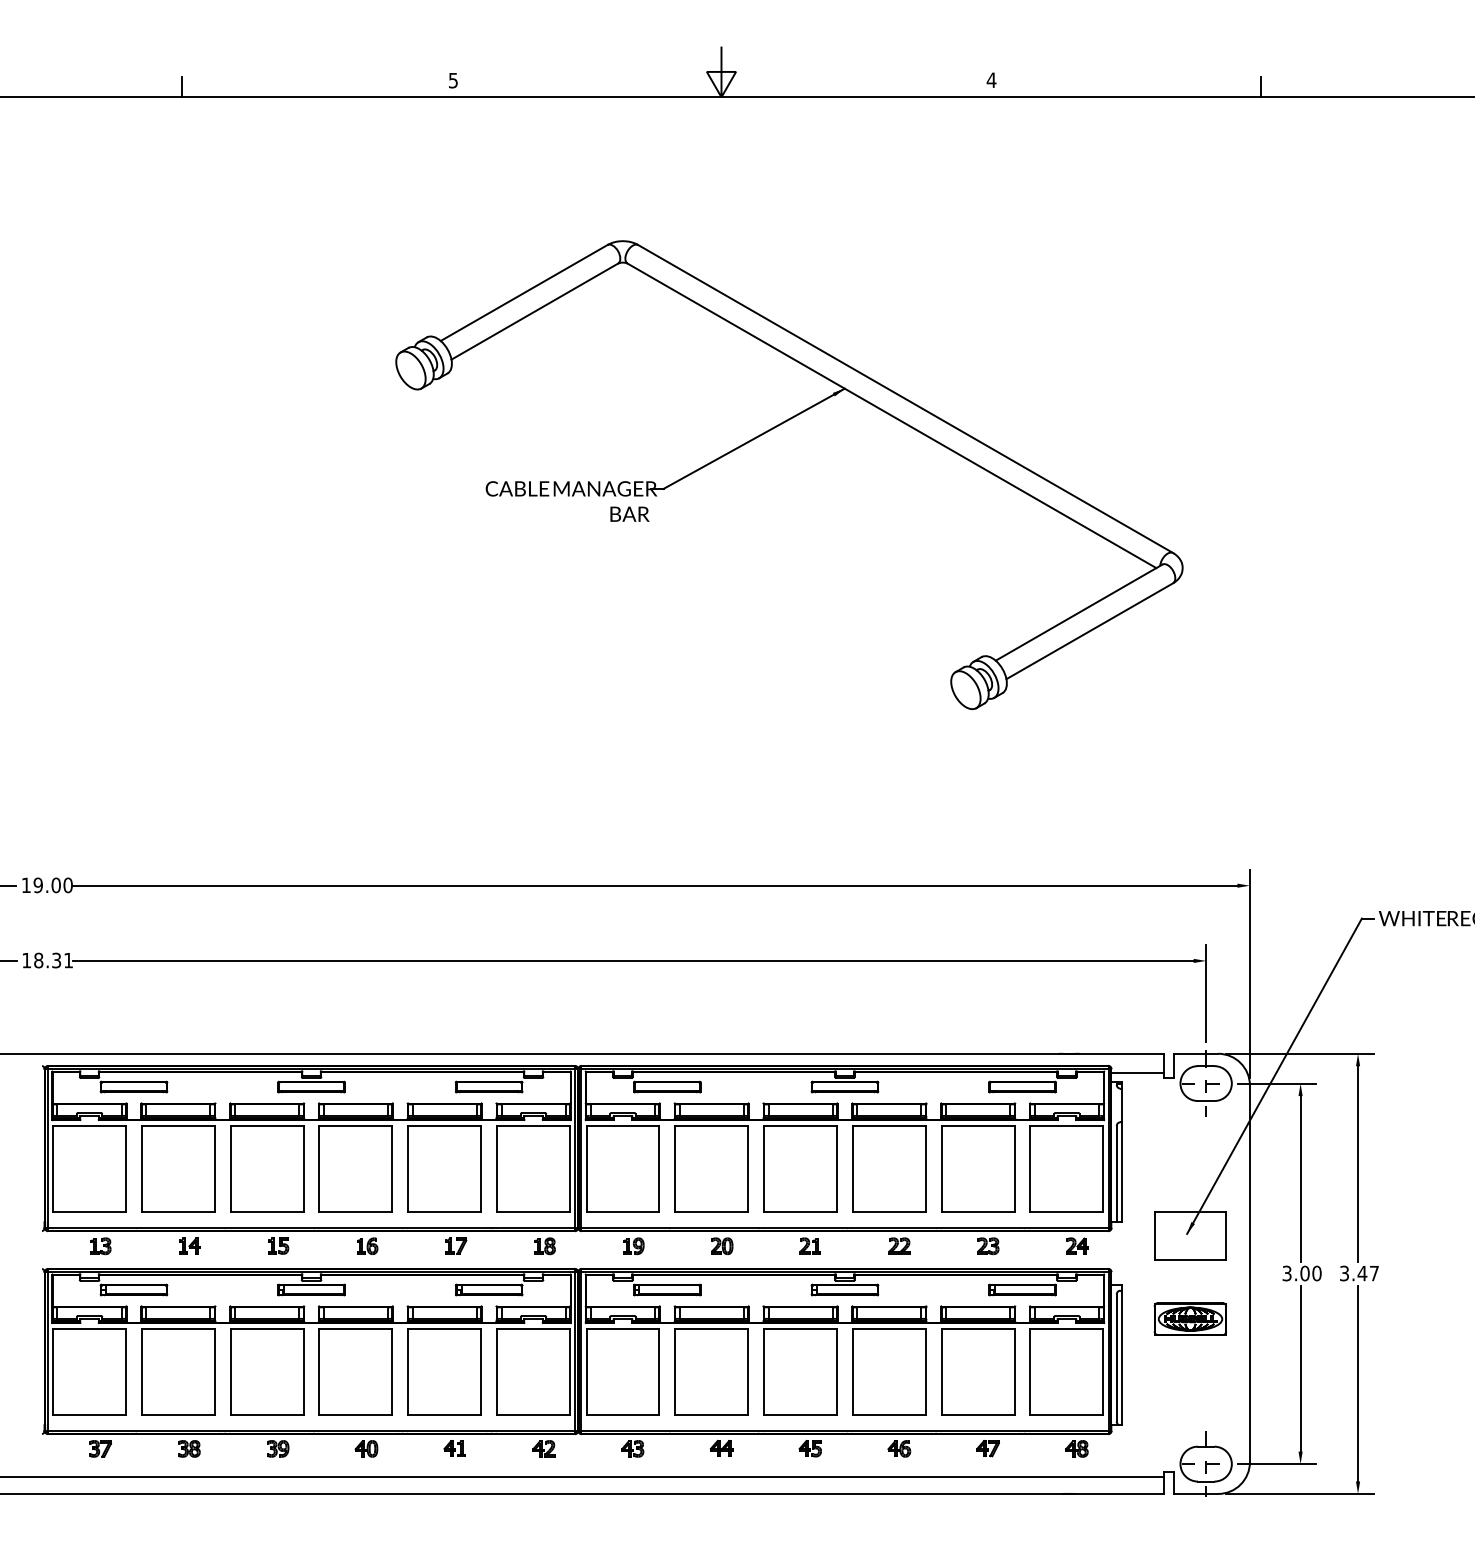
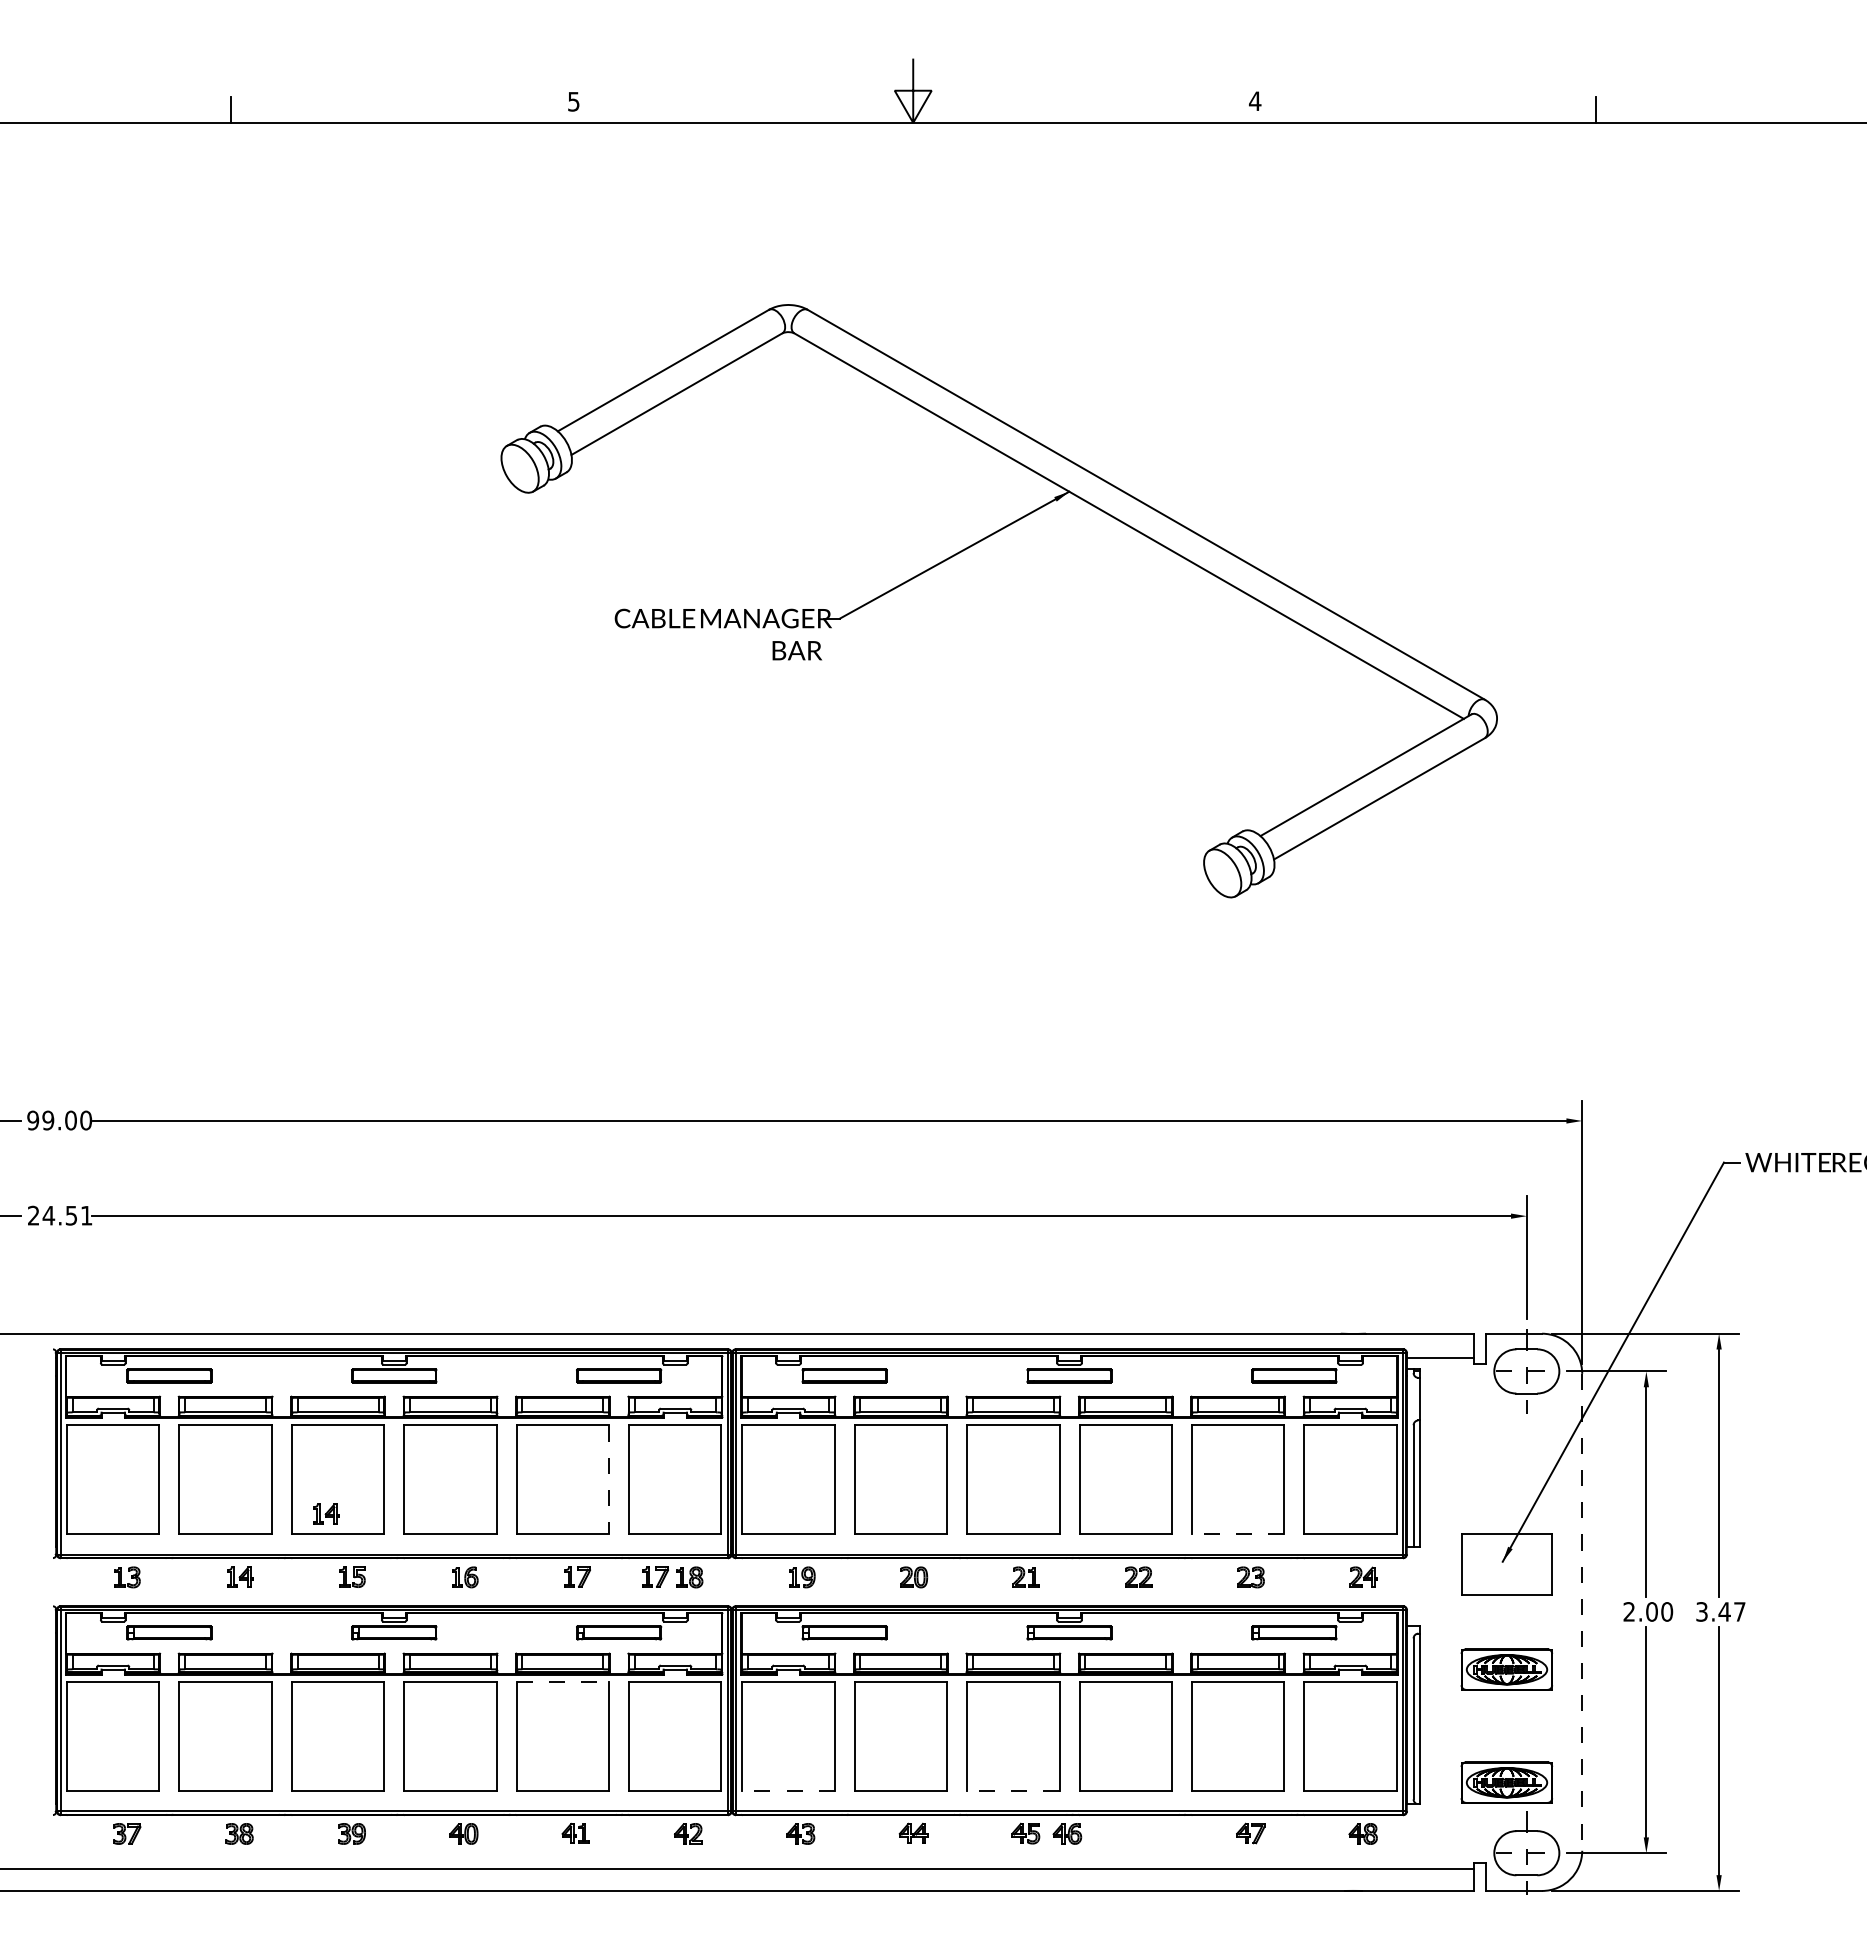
text: (26, 885) -> (33, 1120), 19.00 -> 99.00
text: (41, 960) -> (52, 1215), 18.31 -> 24.51
line: (481, 1169) -> (609, 1480), solid -> dashed
part: (258, 1195) -> (326, 1513), added
line: (977, 1212) -> (1237, 1534), solid -> dashed
part: (517, 1245) -> (655, 1576), added
line: (1250, 1273) -> (1582, 1612), solid -> dashed
text: (1286, 1273) -> (1628, 1611), 3.00 -> 2.00
line: (445, 1329) -> (563, 1682), solid -> dashed
part: (1190, 1408) -> (1506, 1782), added
line: (622, 1414) -> (788, 1790), solid -> dashed
line: (799, 1414) -> (1012, 1790), solid -> dashed
part: (899, 1448) -> (1067, 1833), moved

